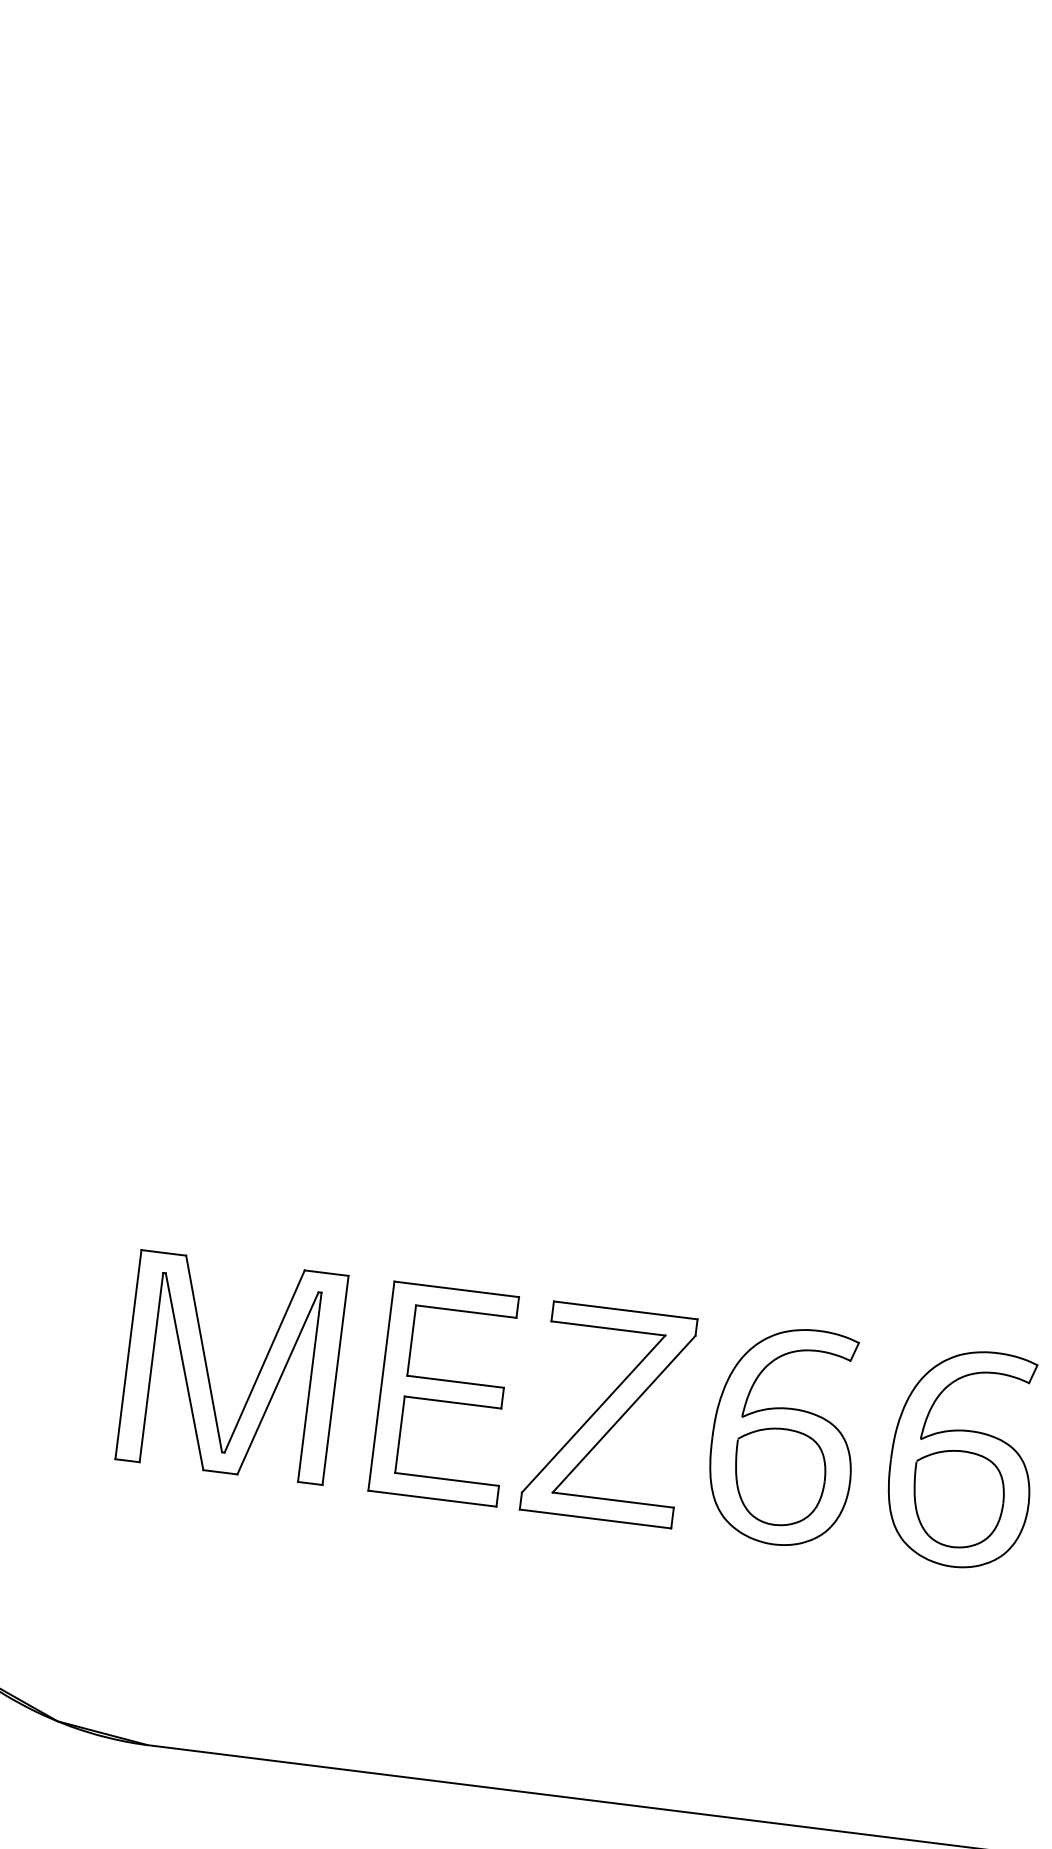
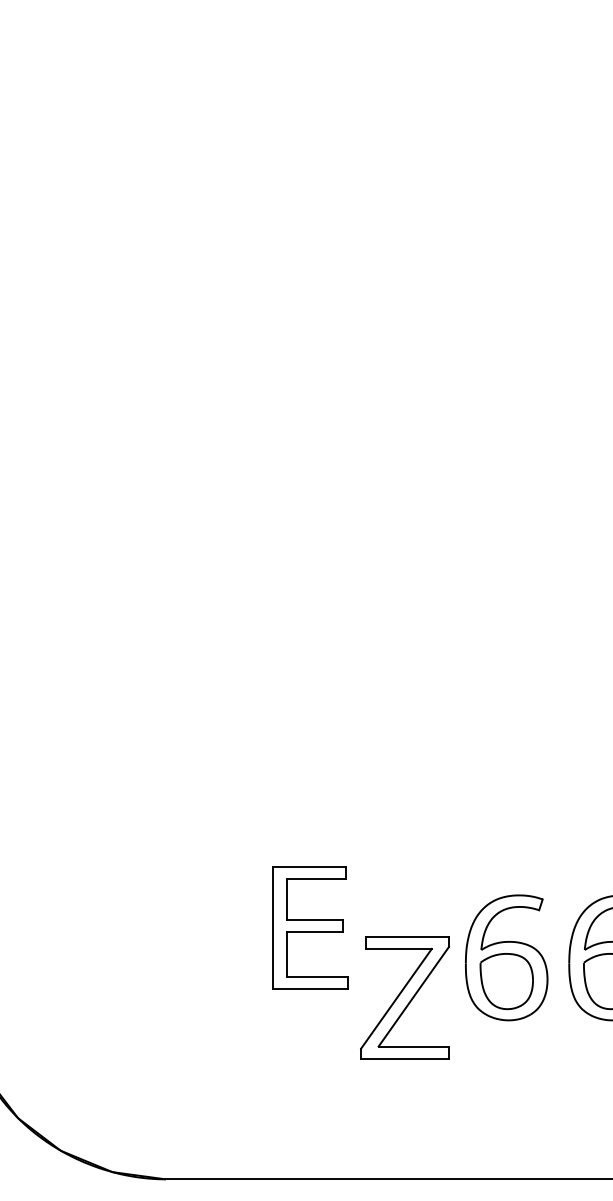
part: (209, 1372) -> (174, 962), removed
part: (445, 1393) -> (310, 927), moved
part: (607, 1413) -> (404, 997), moved

